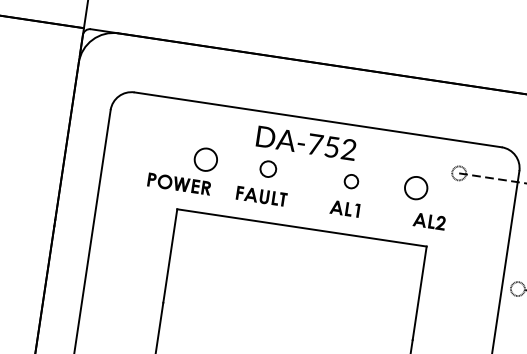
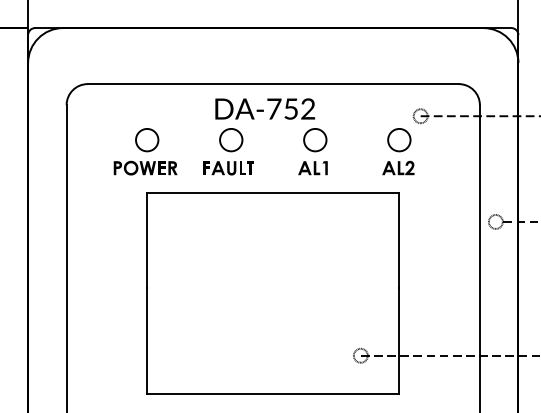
circle: (206, 160) -> (147, 140), moved
circle: (268, 169) -> (231, 140), size x1.43
circle: (351, 181) -> (315, 140), size x1.67
circle: (416, 188) -> (399, 140), moved

